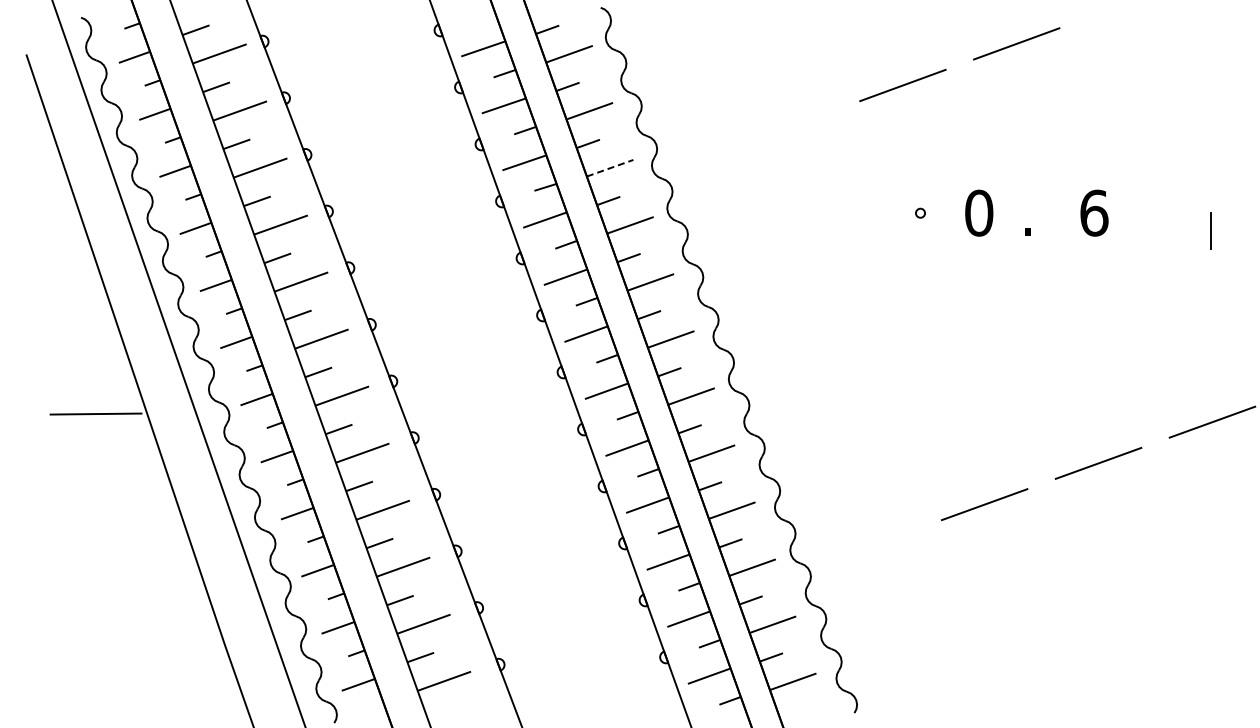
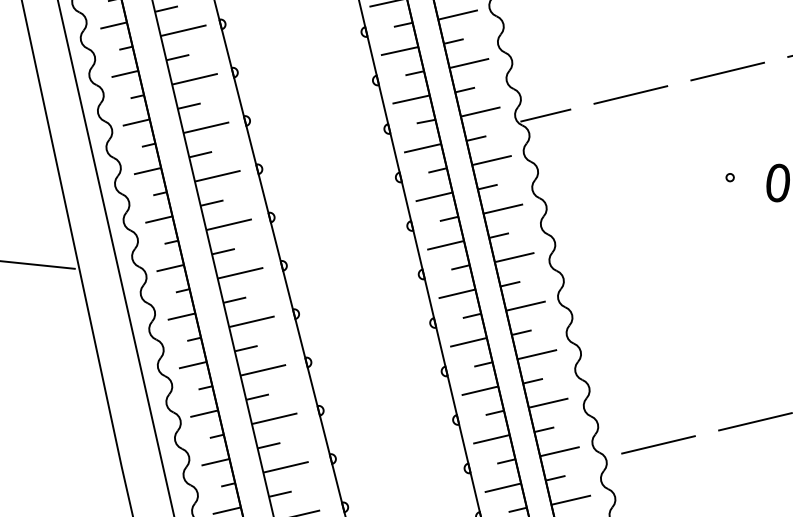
line: (788, 126) -> (630, 94), added
line: (689, 163) -> (546, 115), added
line: (610, 168) -> (480, 112), dashed -> solid
line: (870, 545) -> (658, 444), added

